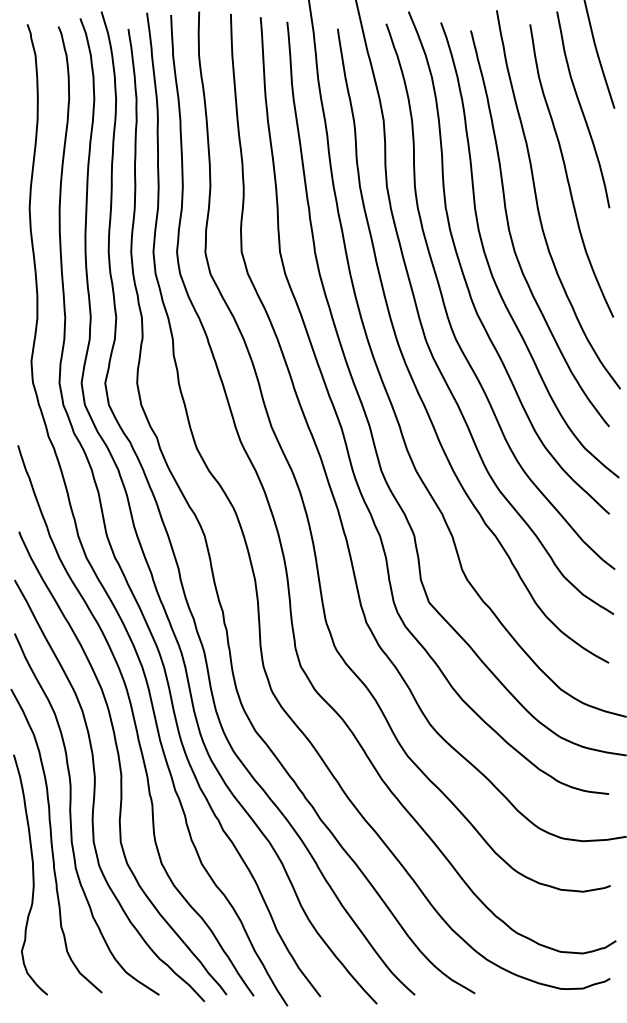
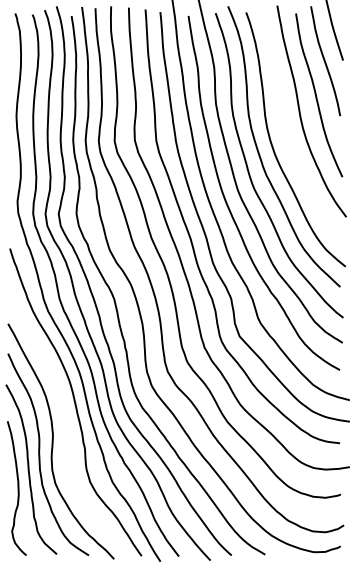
curve: (513, 237) -> (286, 132), removed
curve: (120, 762) -> (67, 425), removed

